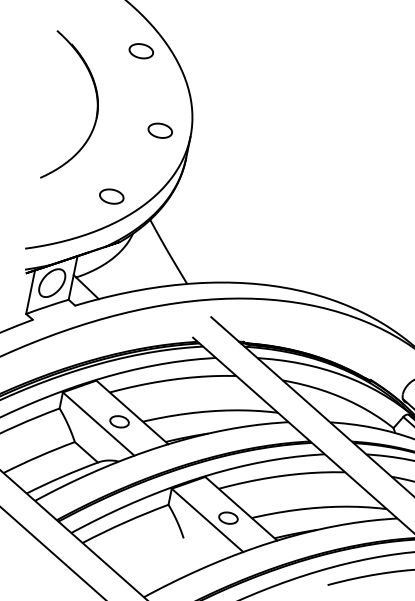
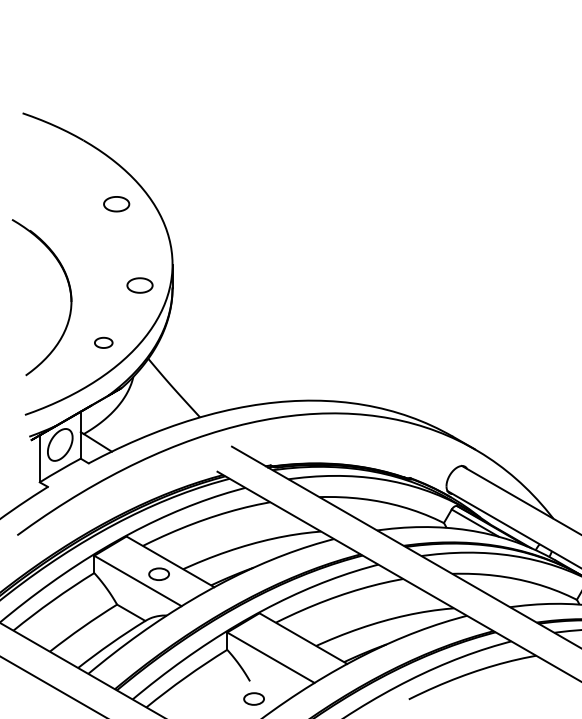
part: (141, 51) -> (116, 204), moved
part: (96, 109) -> (69, 292), moved
part: (159, 130) -> (139, 285), moved
part: (111, 196) -> (103, 342), size x0.7
part: (228, 517) -> (253, 698), moved

